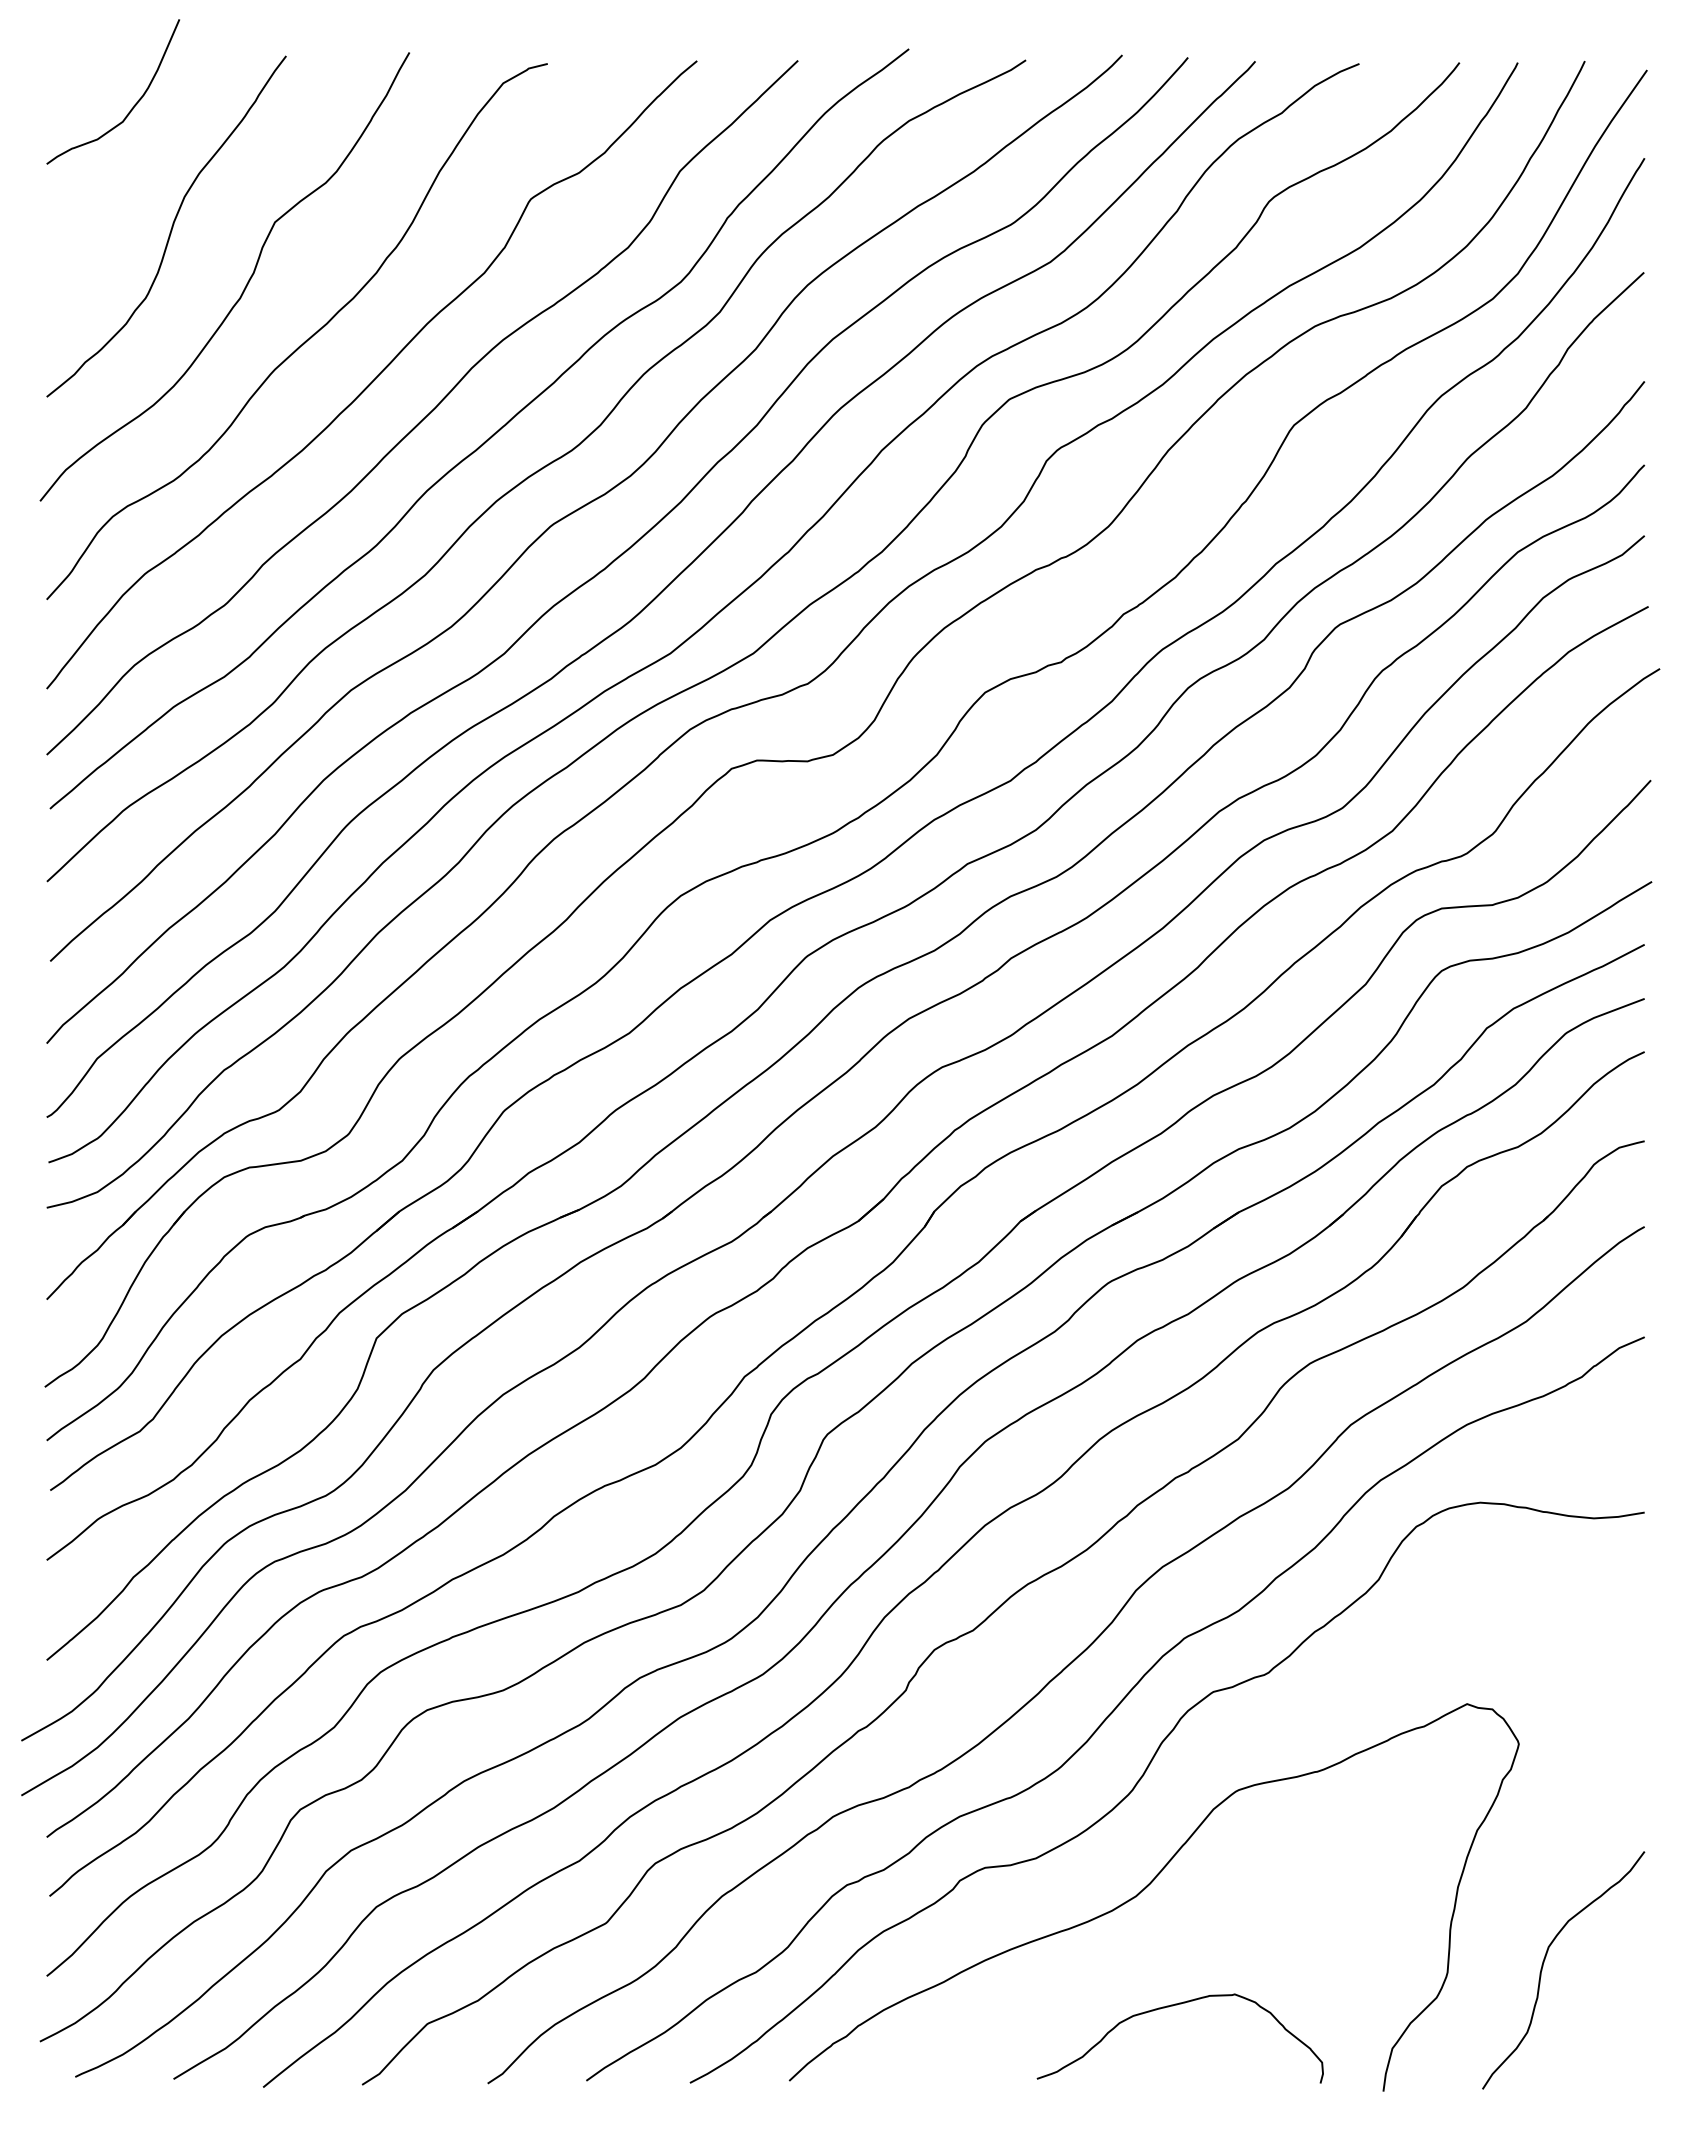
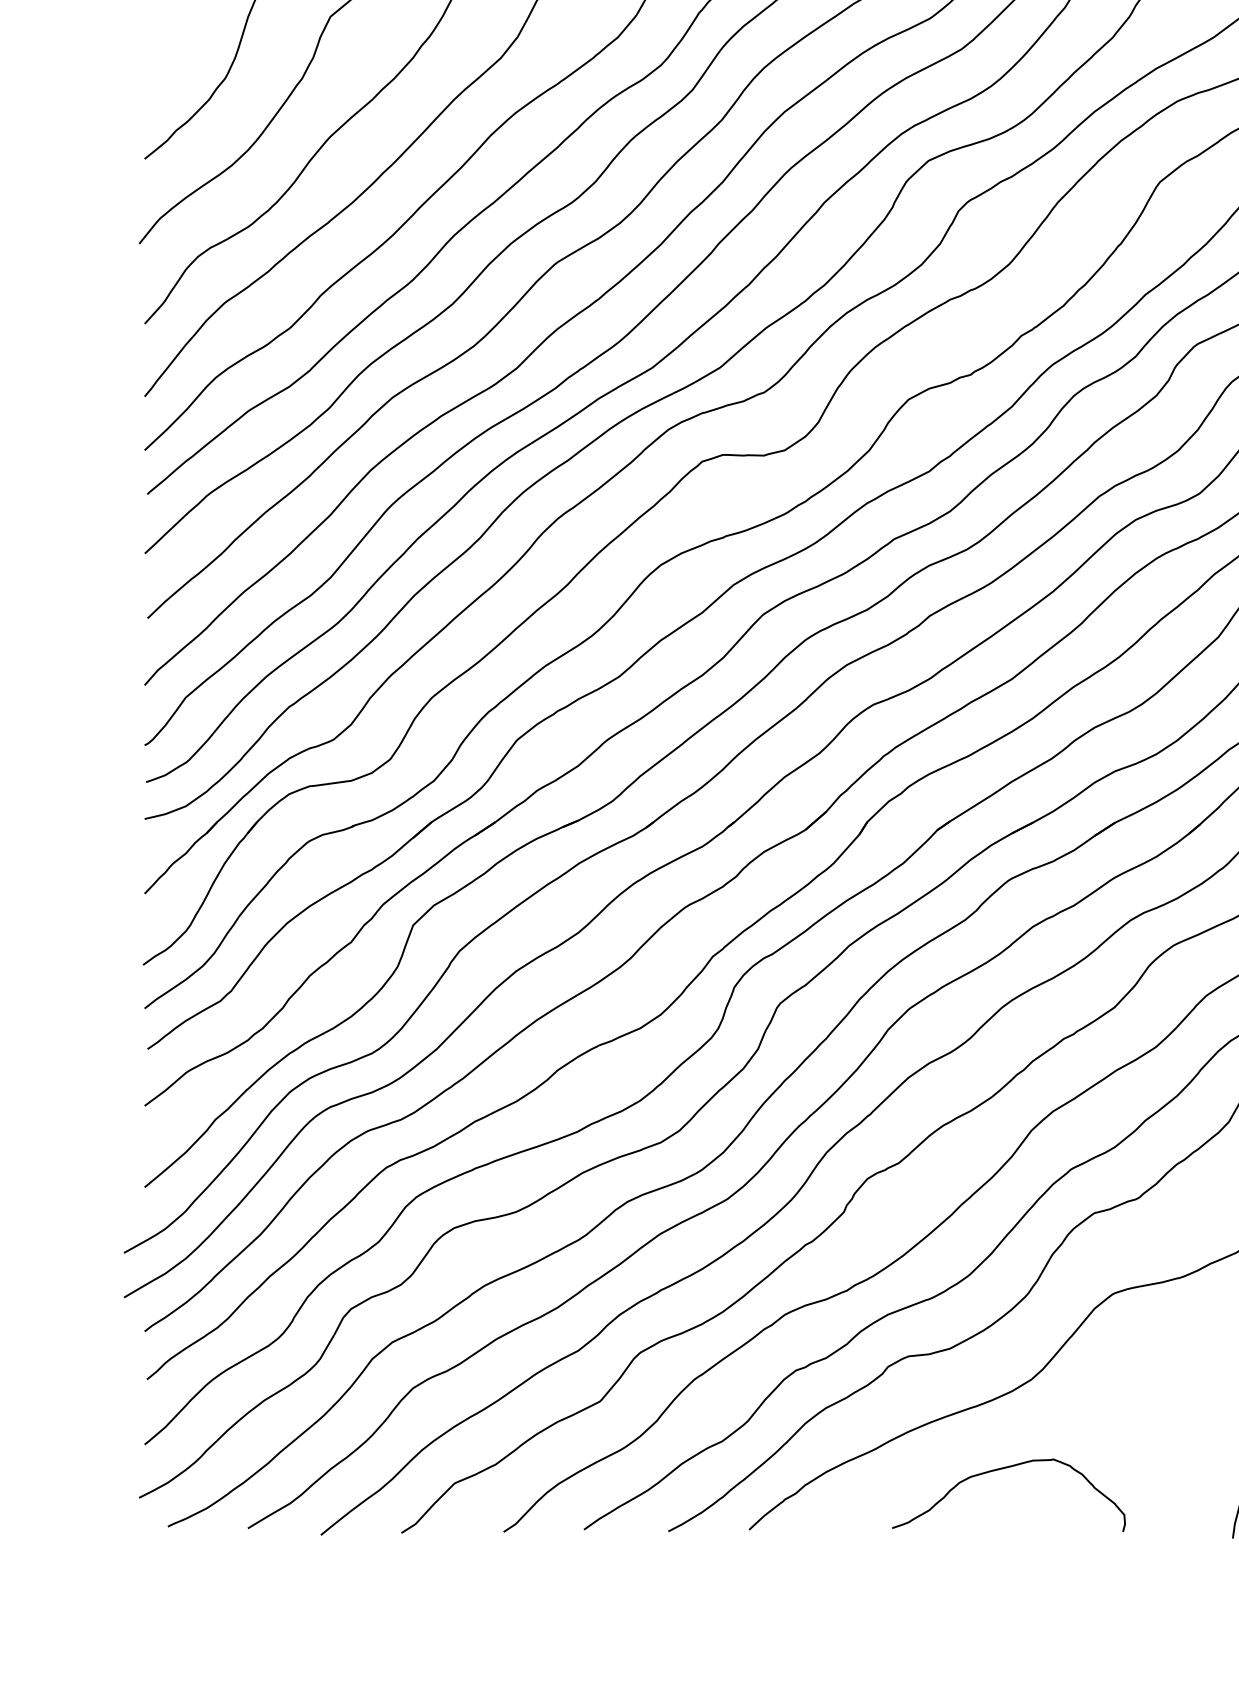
curve: (1173, 2006) -> (1003, 1469), moved

